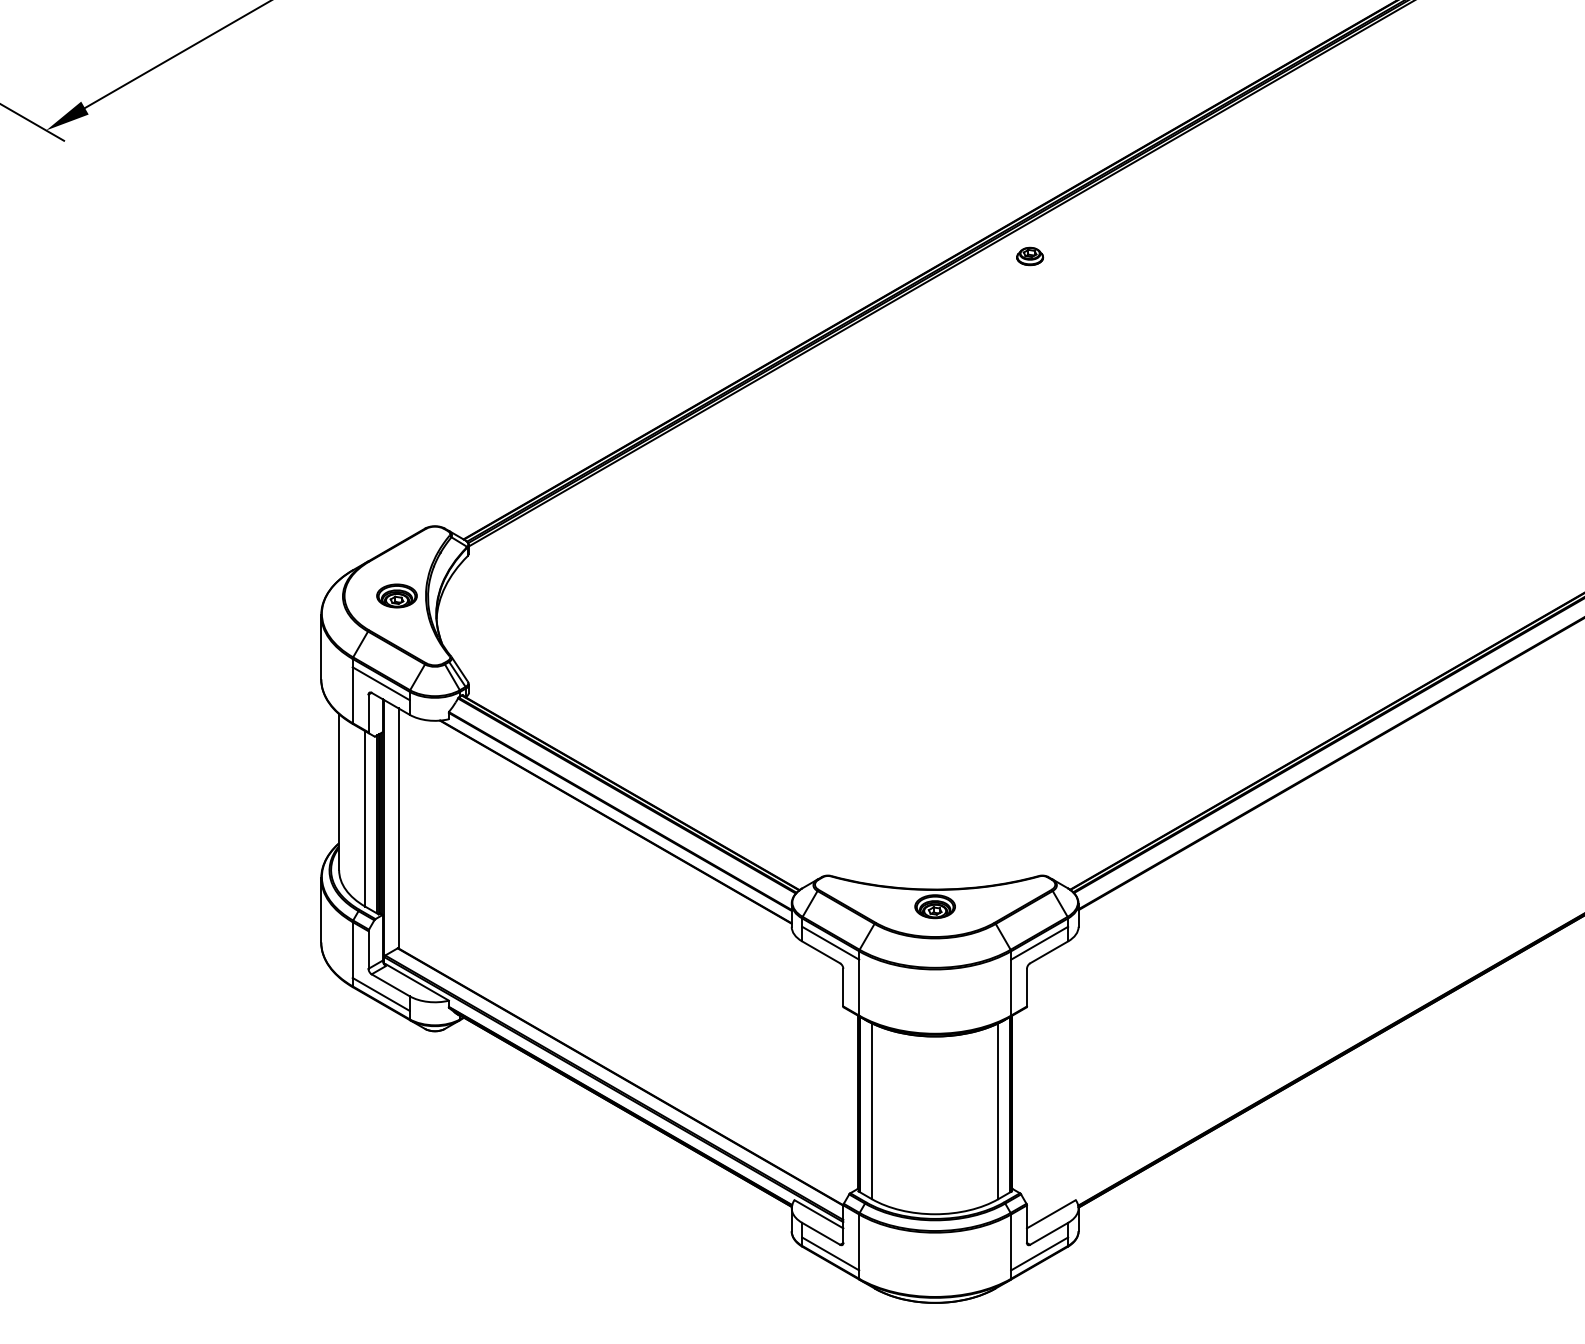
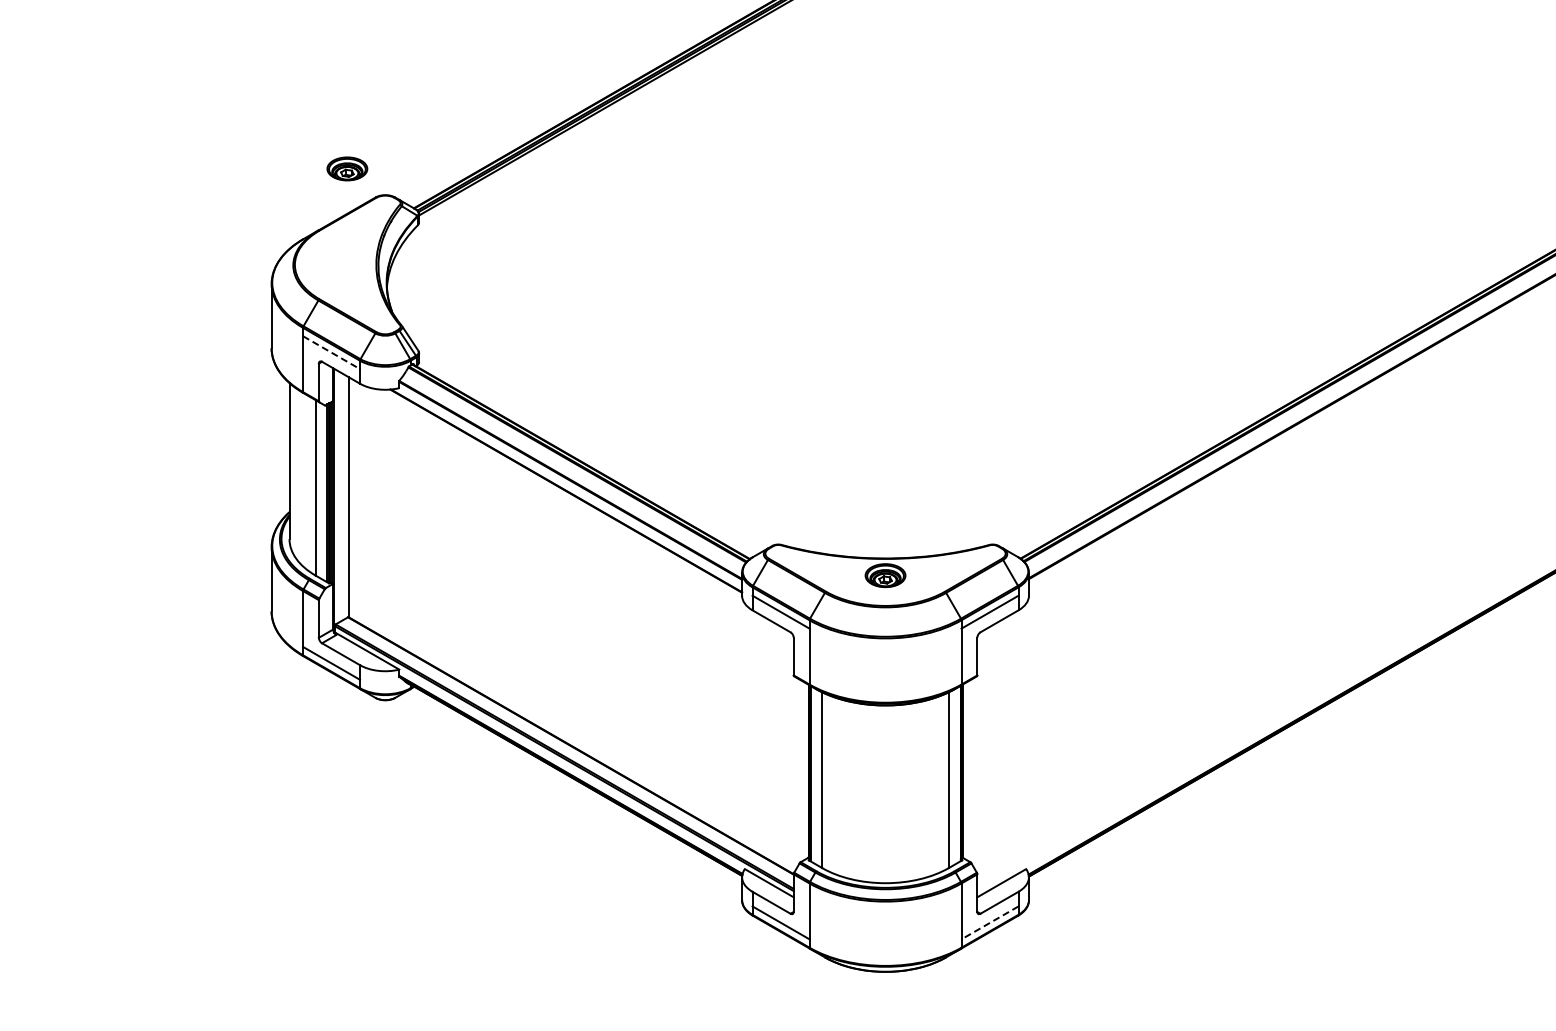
part: (396, 595) -> (346, 168), moved
line: (381, 683) -> (331, 352), solid -> dashed
line: (1039, 1253) -> (989, 922), solid -> dashed

